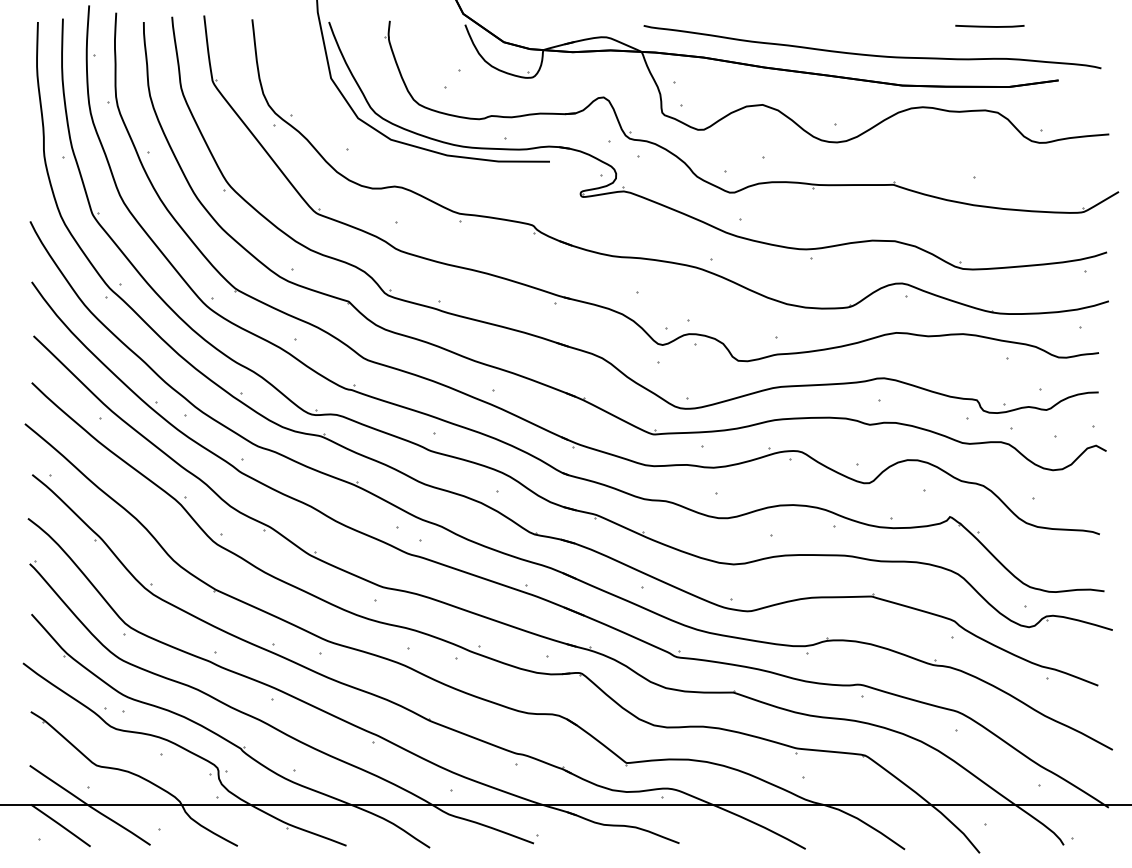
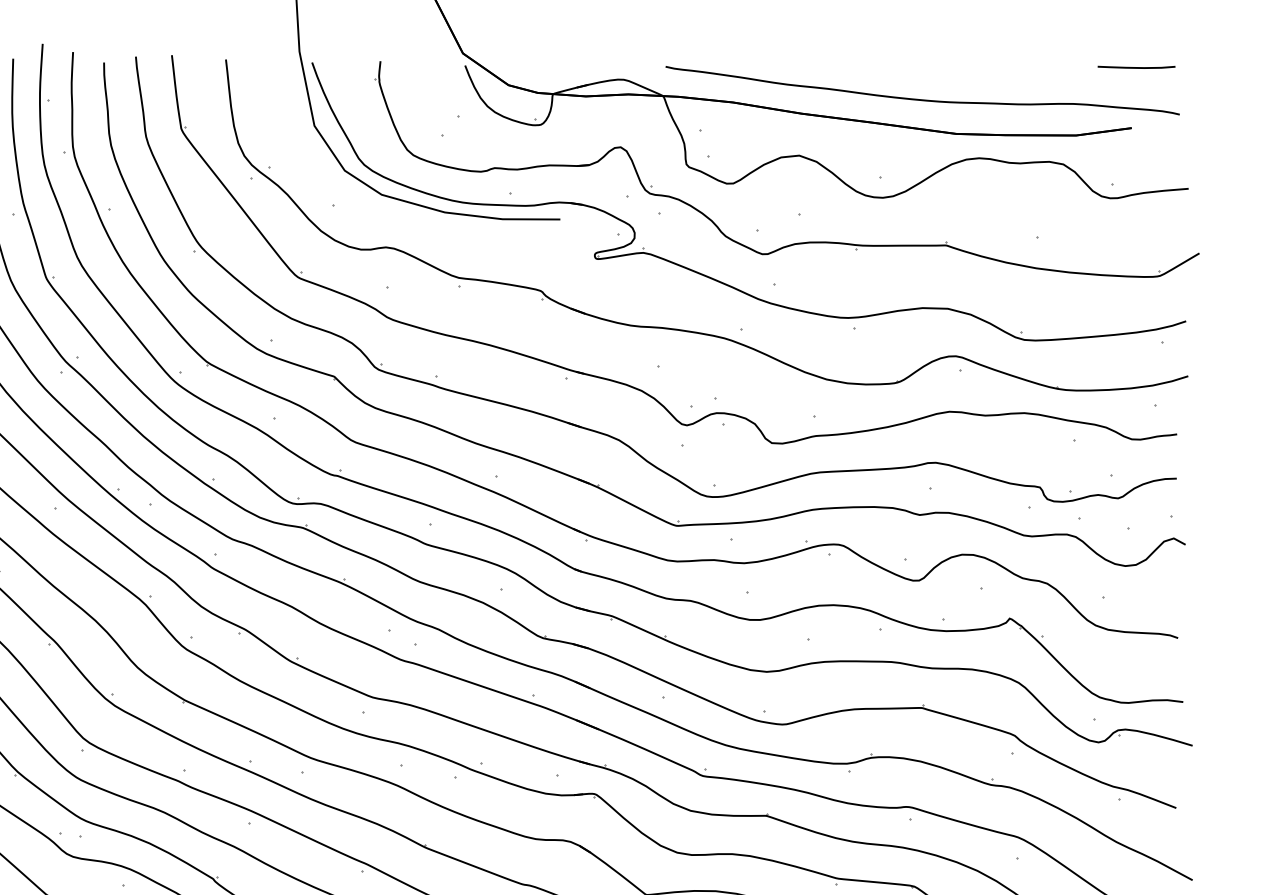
line: (988, 25) -> (1134, 66), moved

